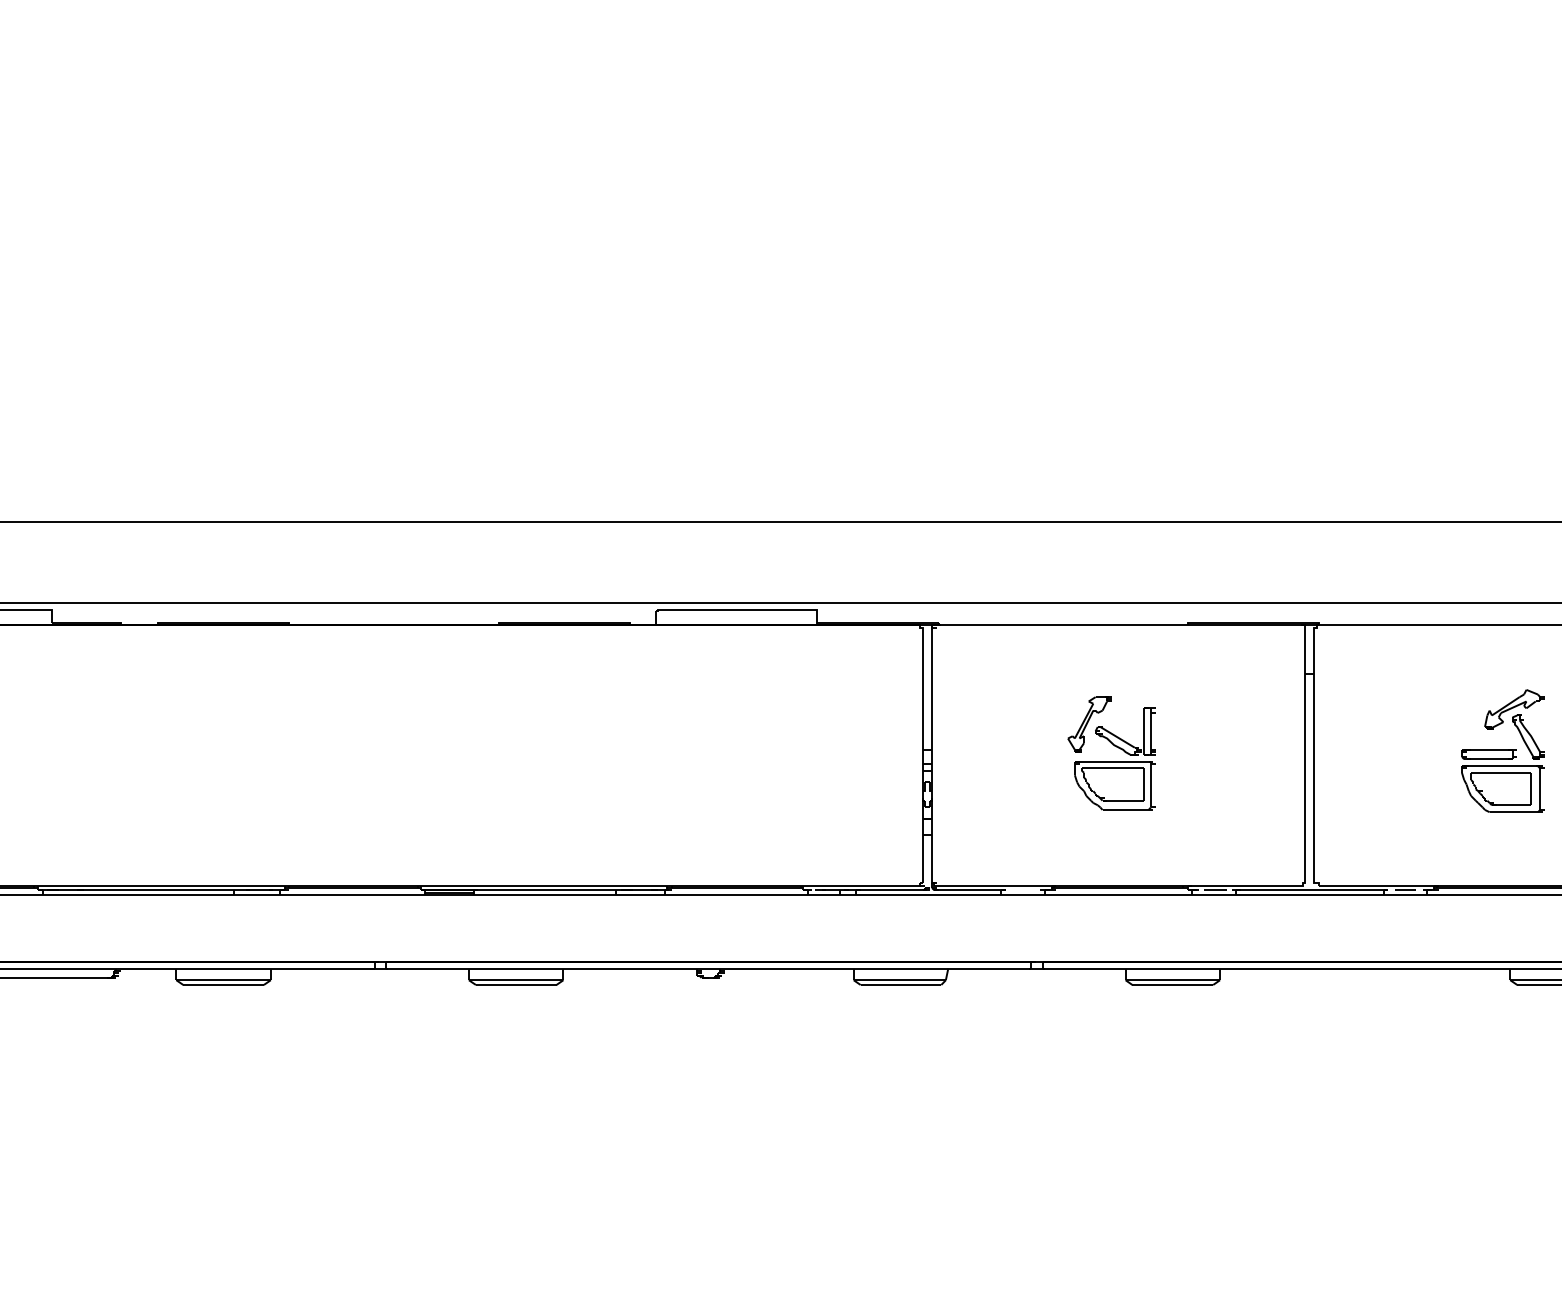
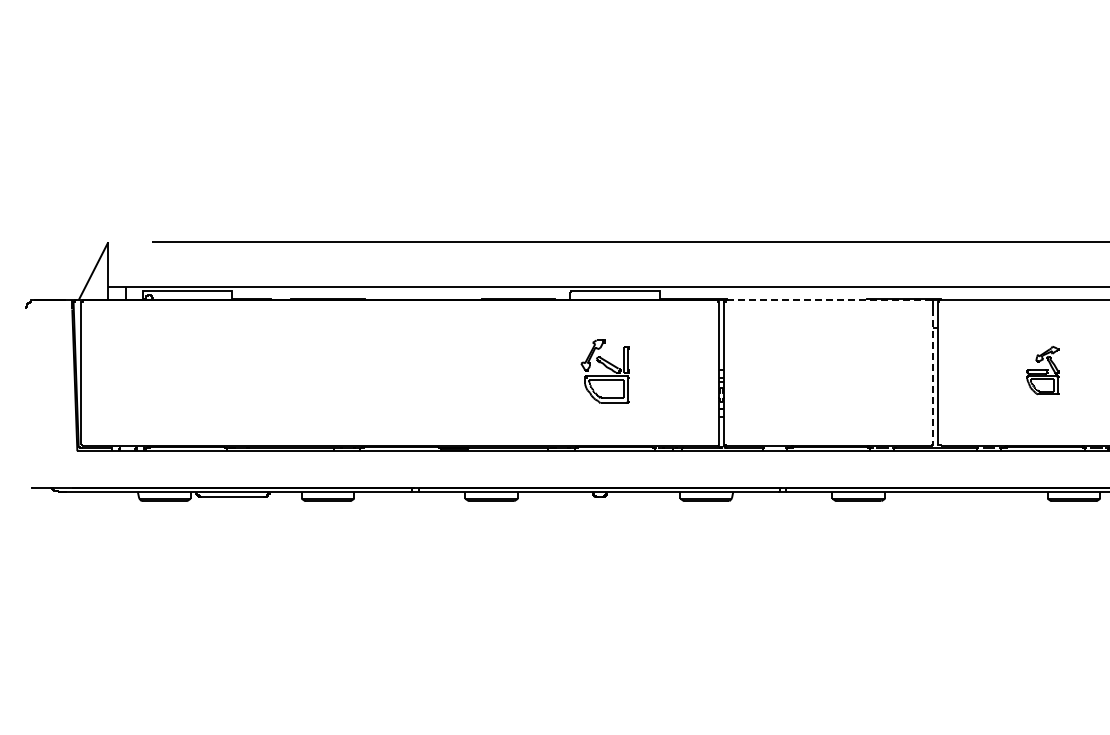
line: (1118, 625) -> (828, 300), solid -> dashed
part: (1501, 750) -> (1042, 370), size x0.7
part: (1109, 752) -> (604, 371), moved
line: (1304, 761) -> (932, 376), solid -> dashed

